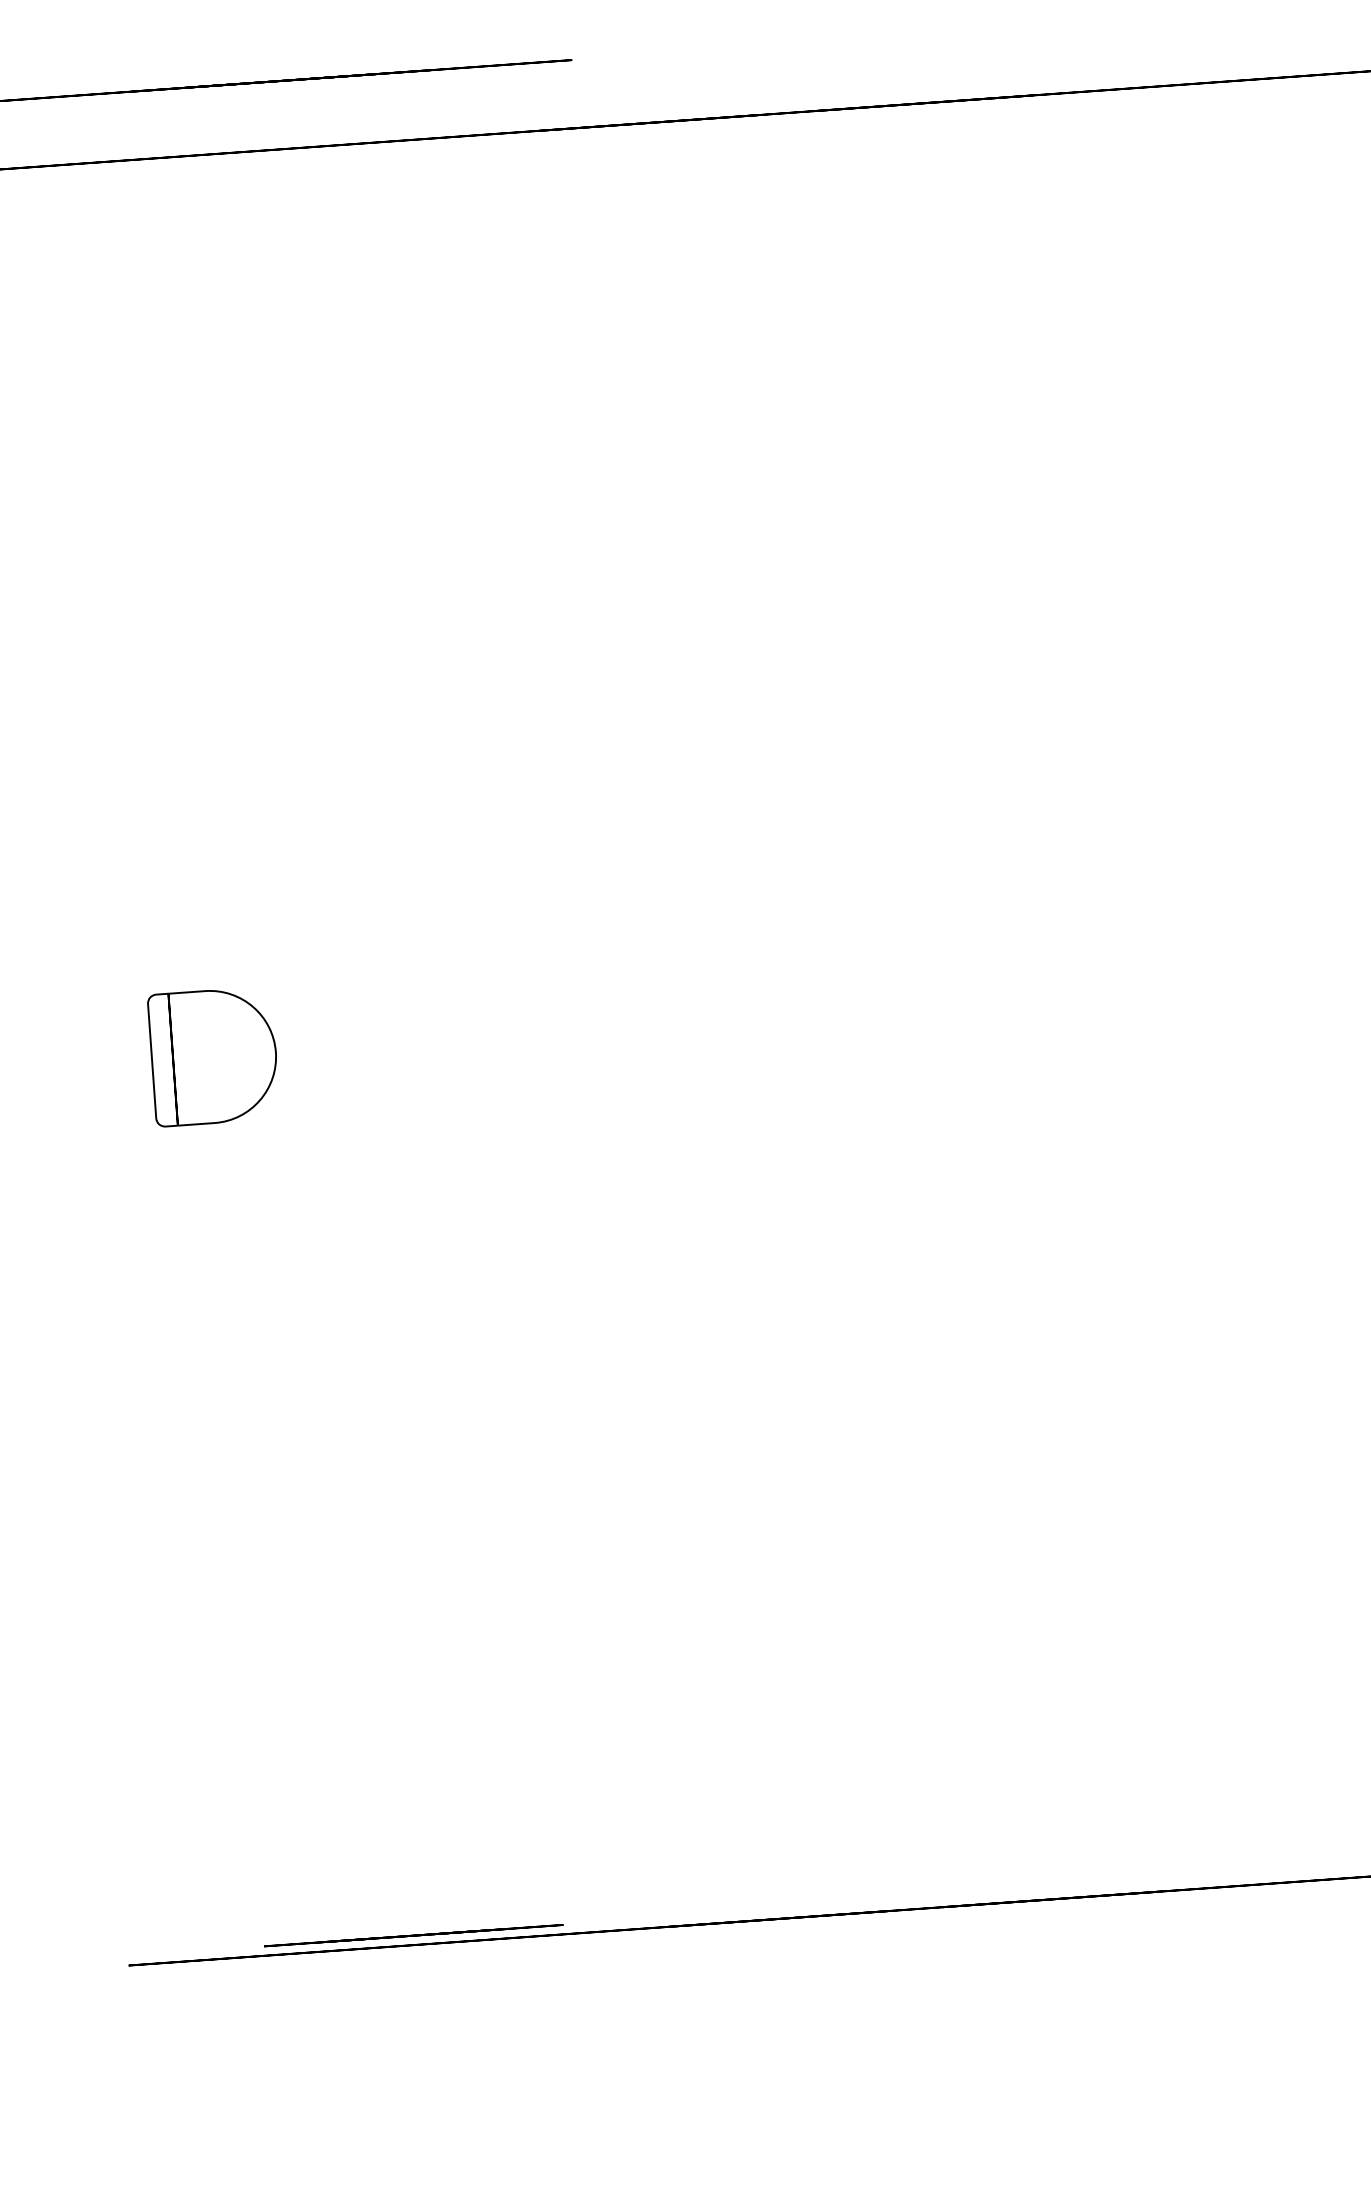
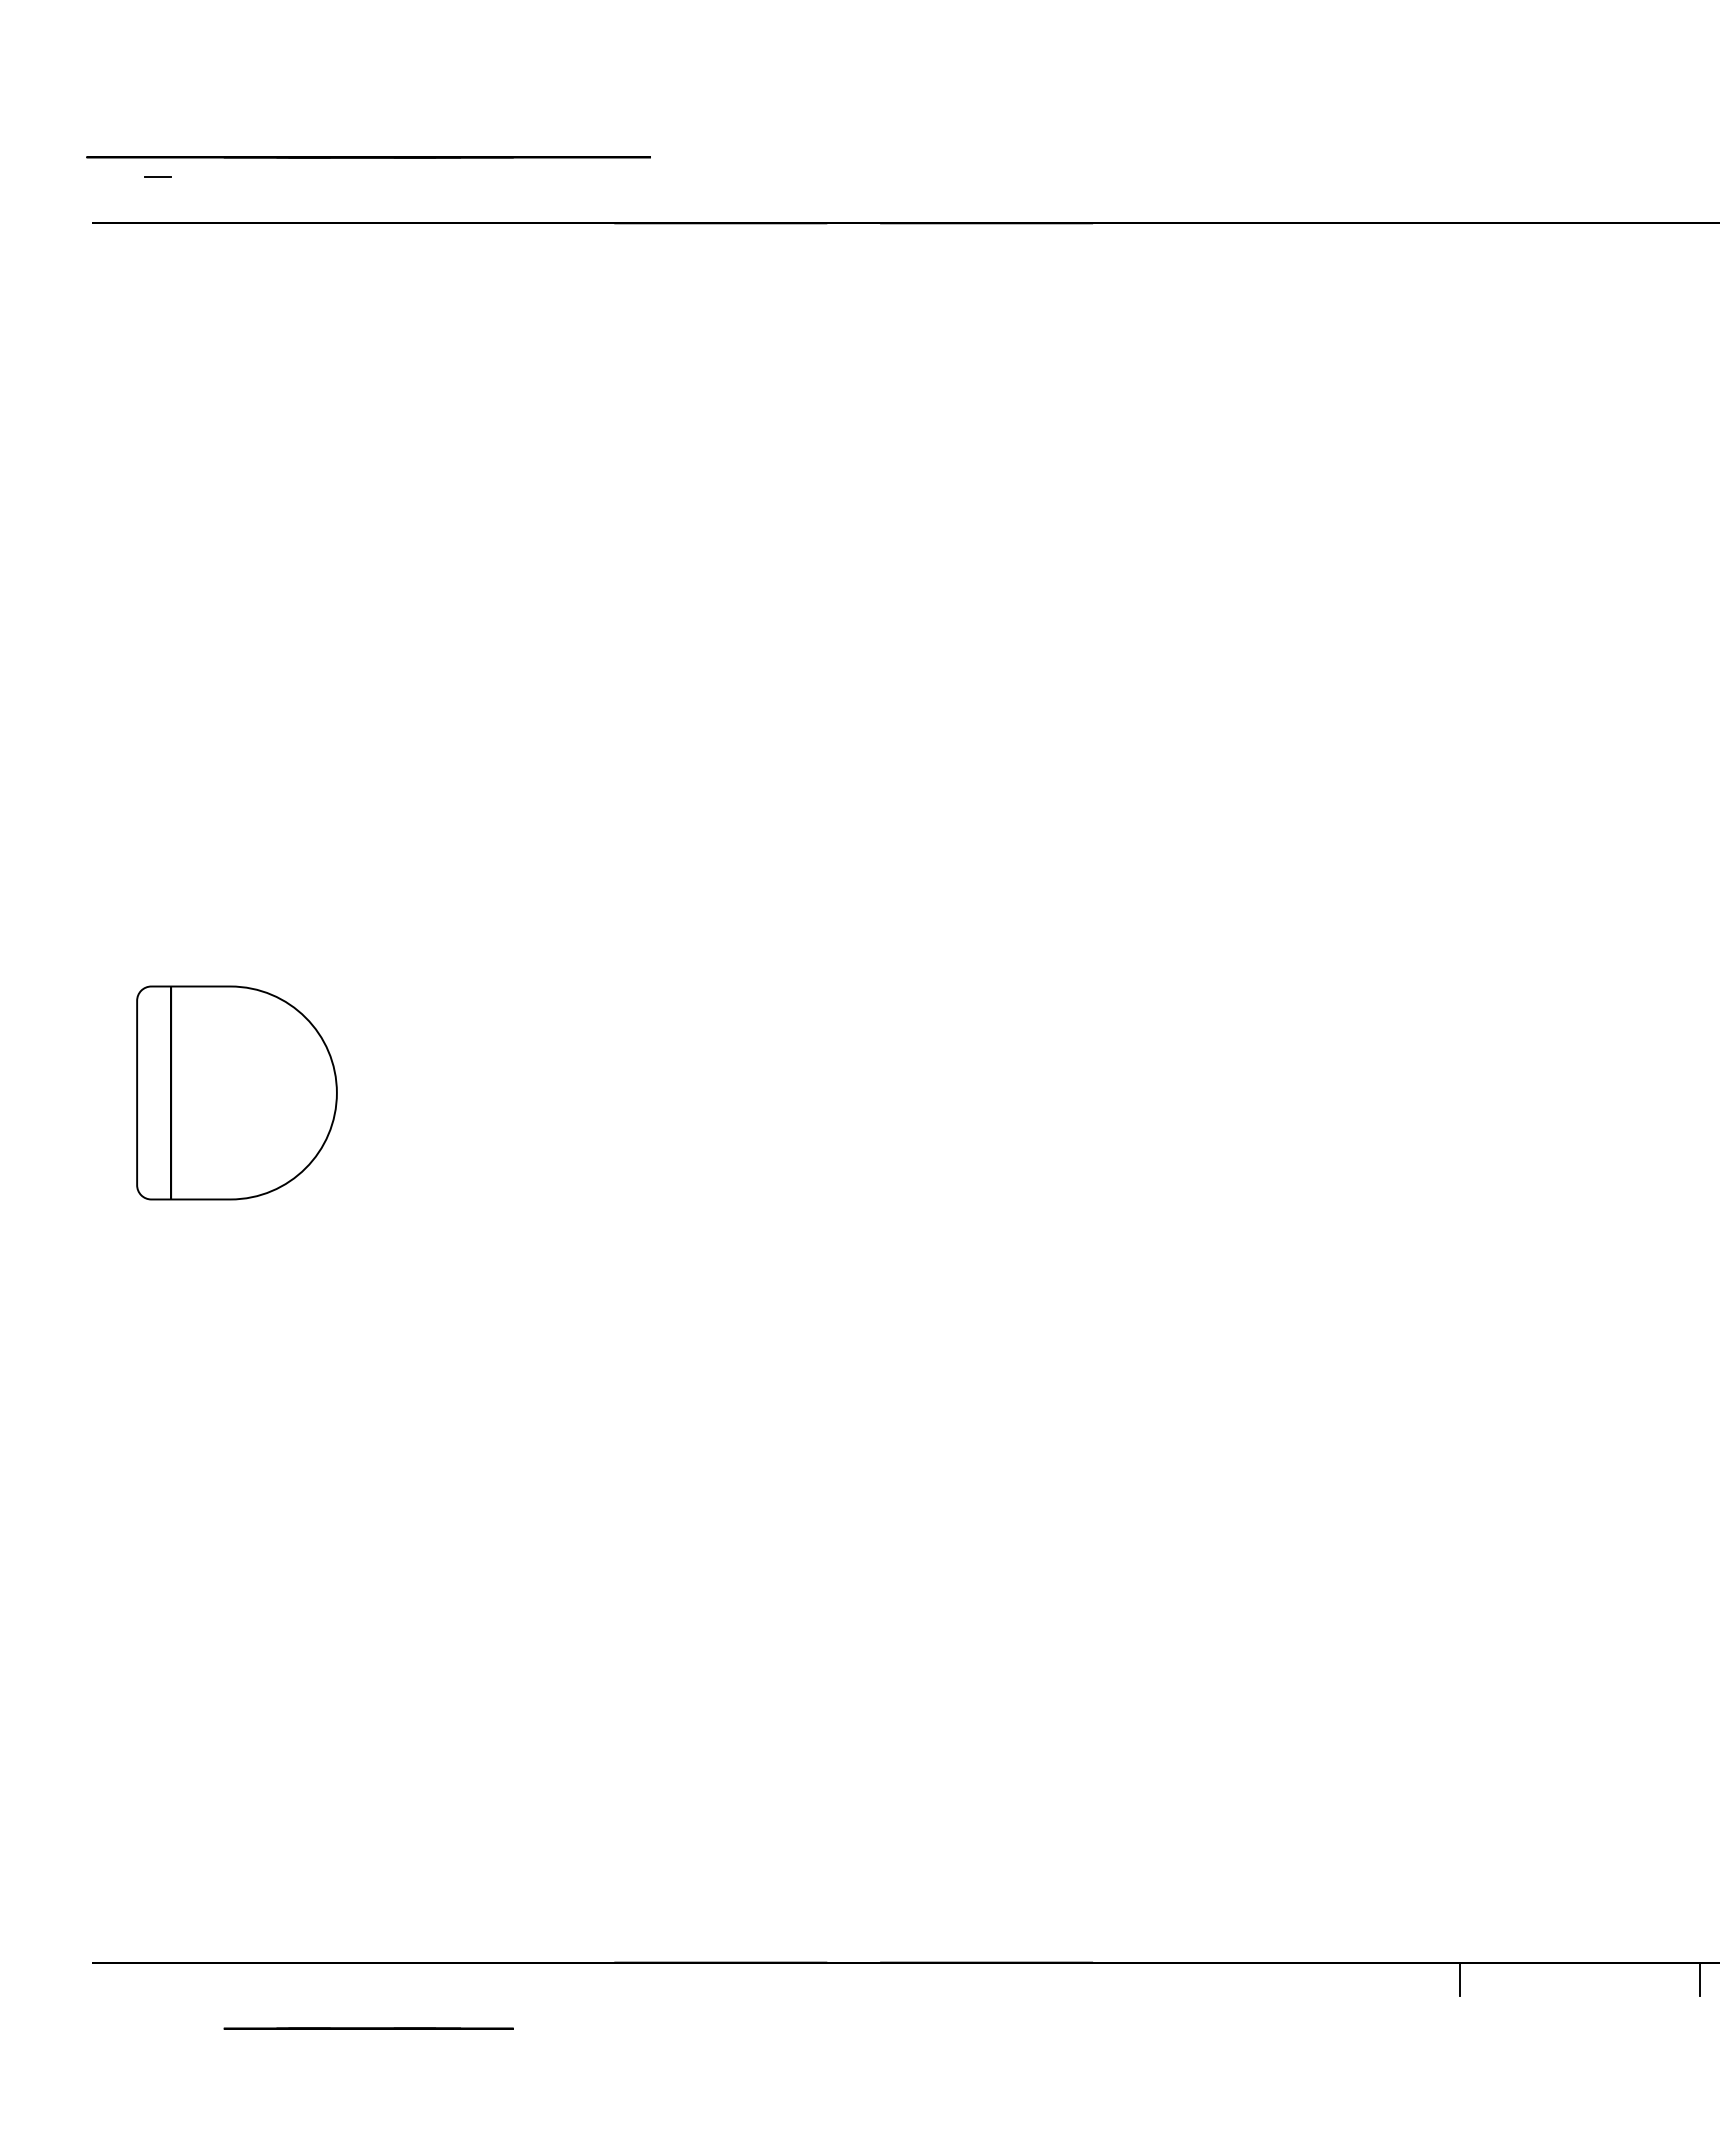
line: (64, 117) -> (157, 177), added
part: (213, 1056) -> (236, 1092), size x1.67
line: (413, 1935) -> (368, 2028), moved

